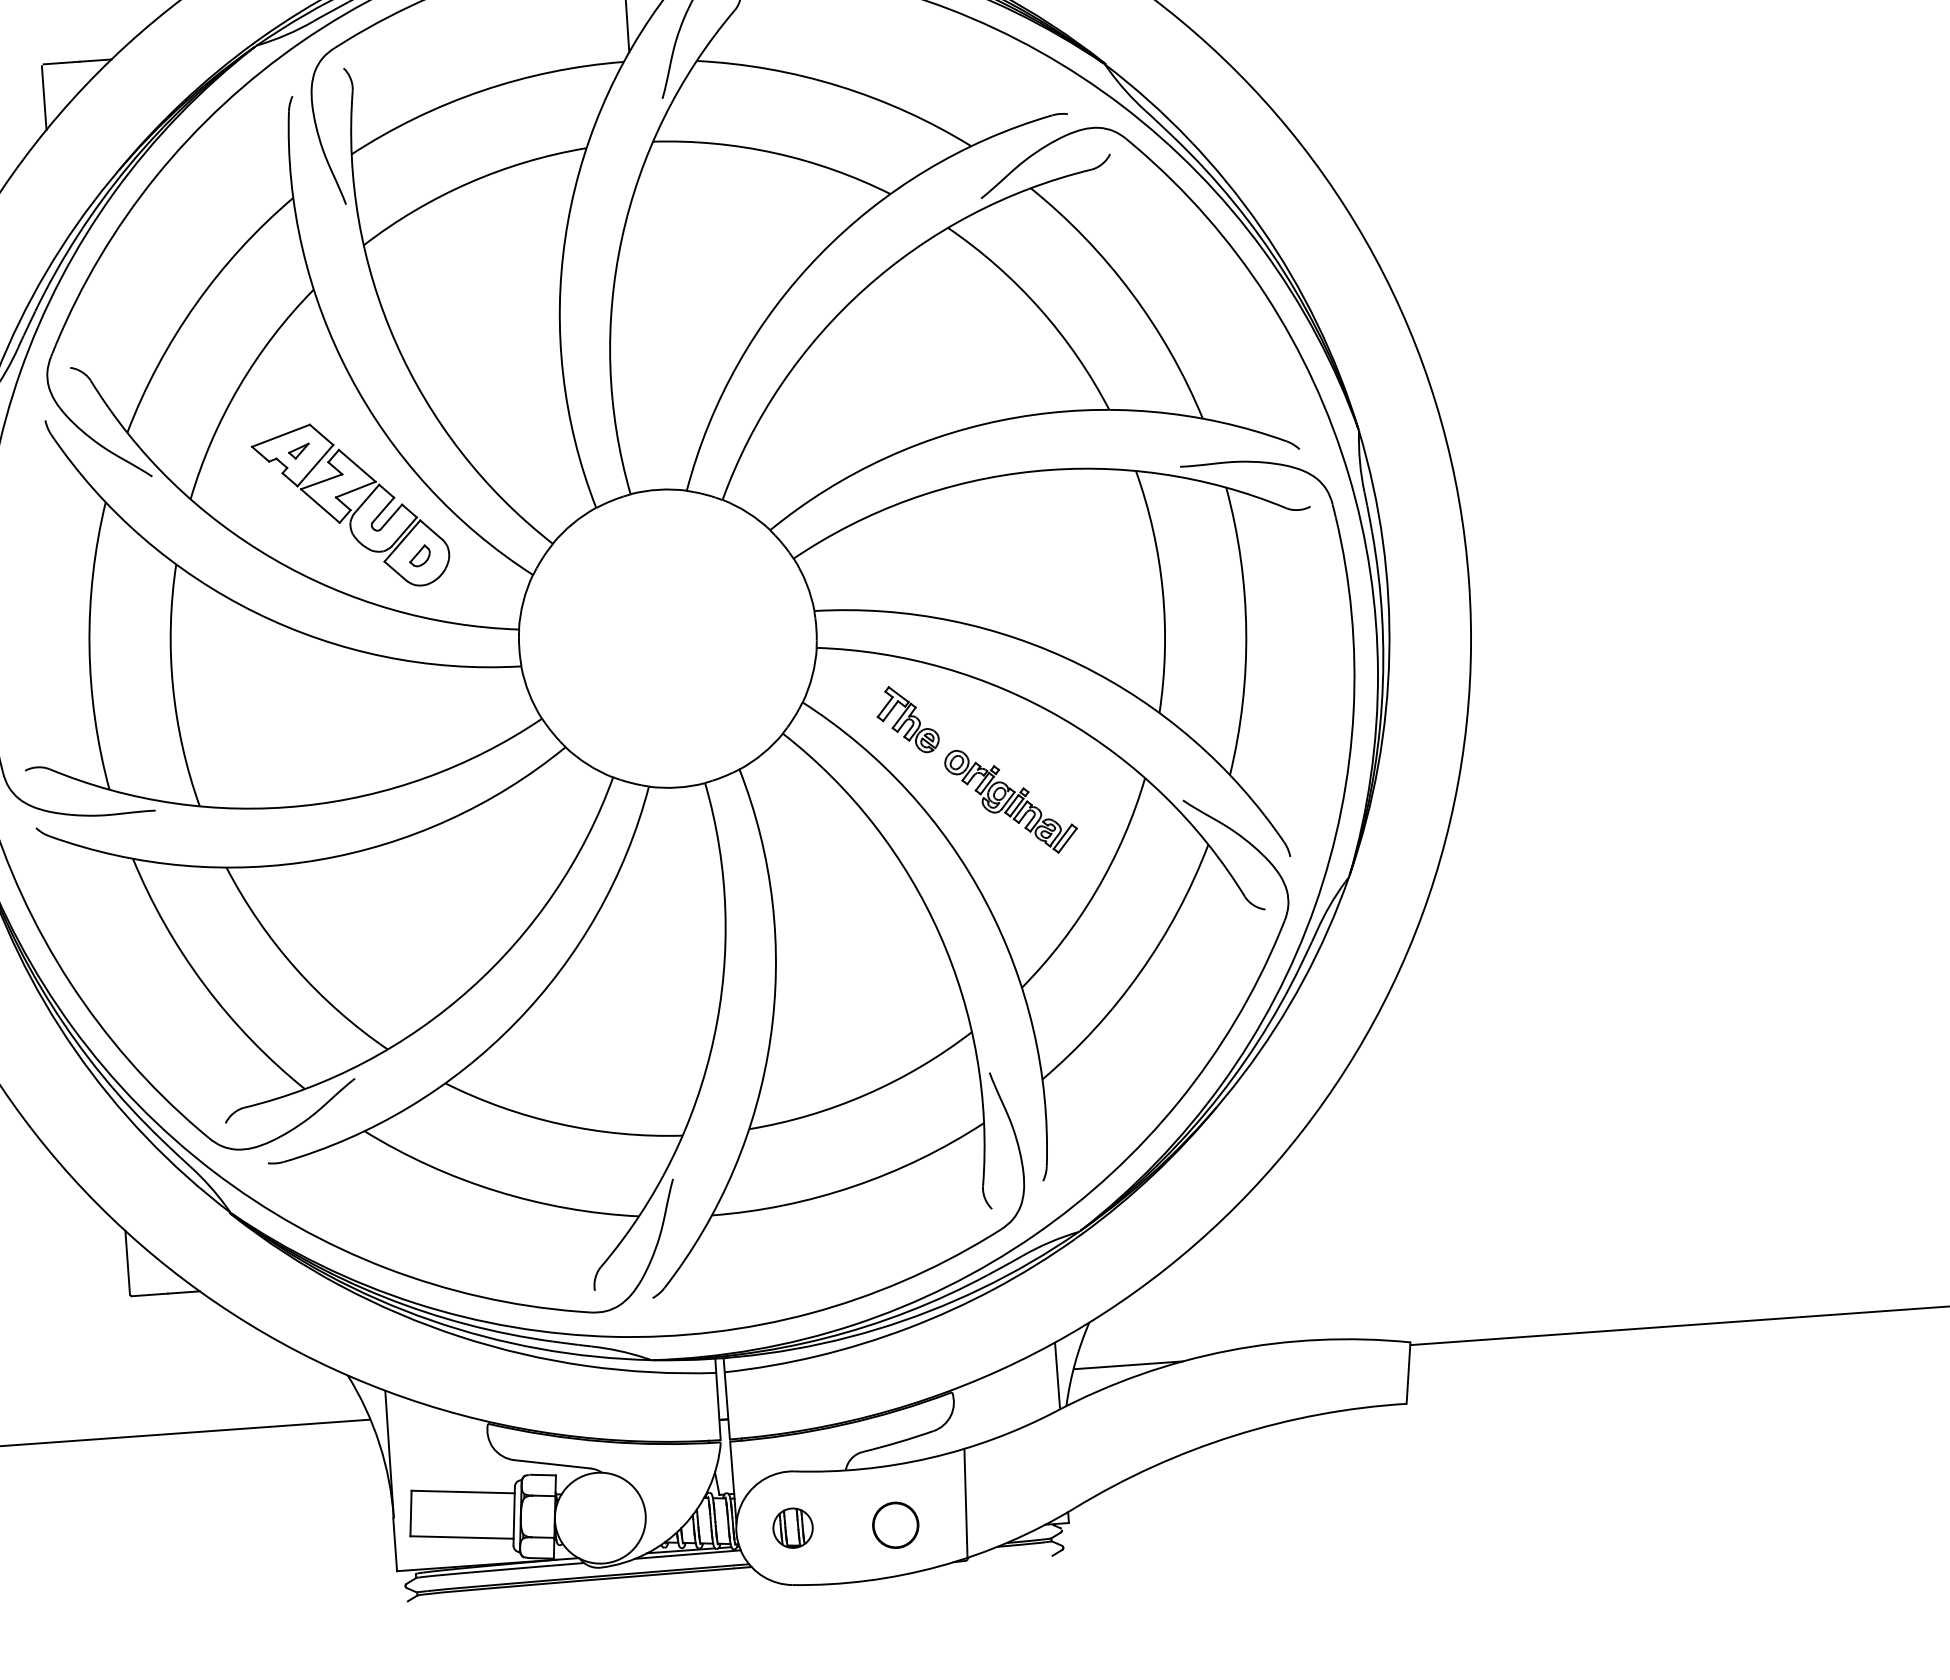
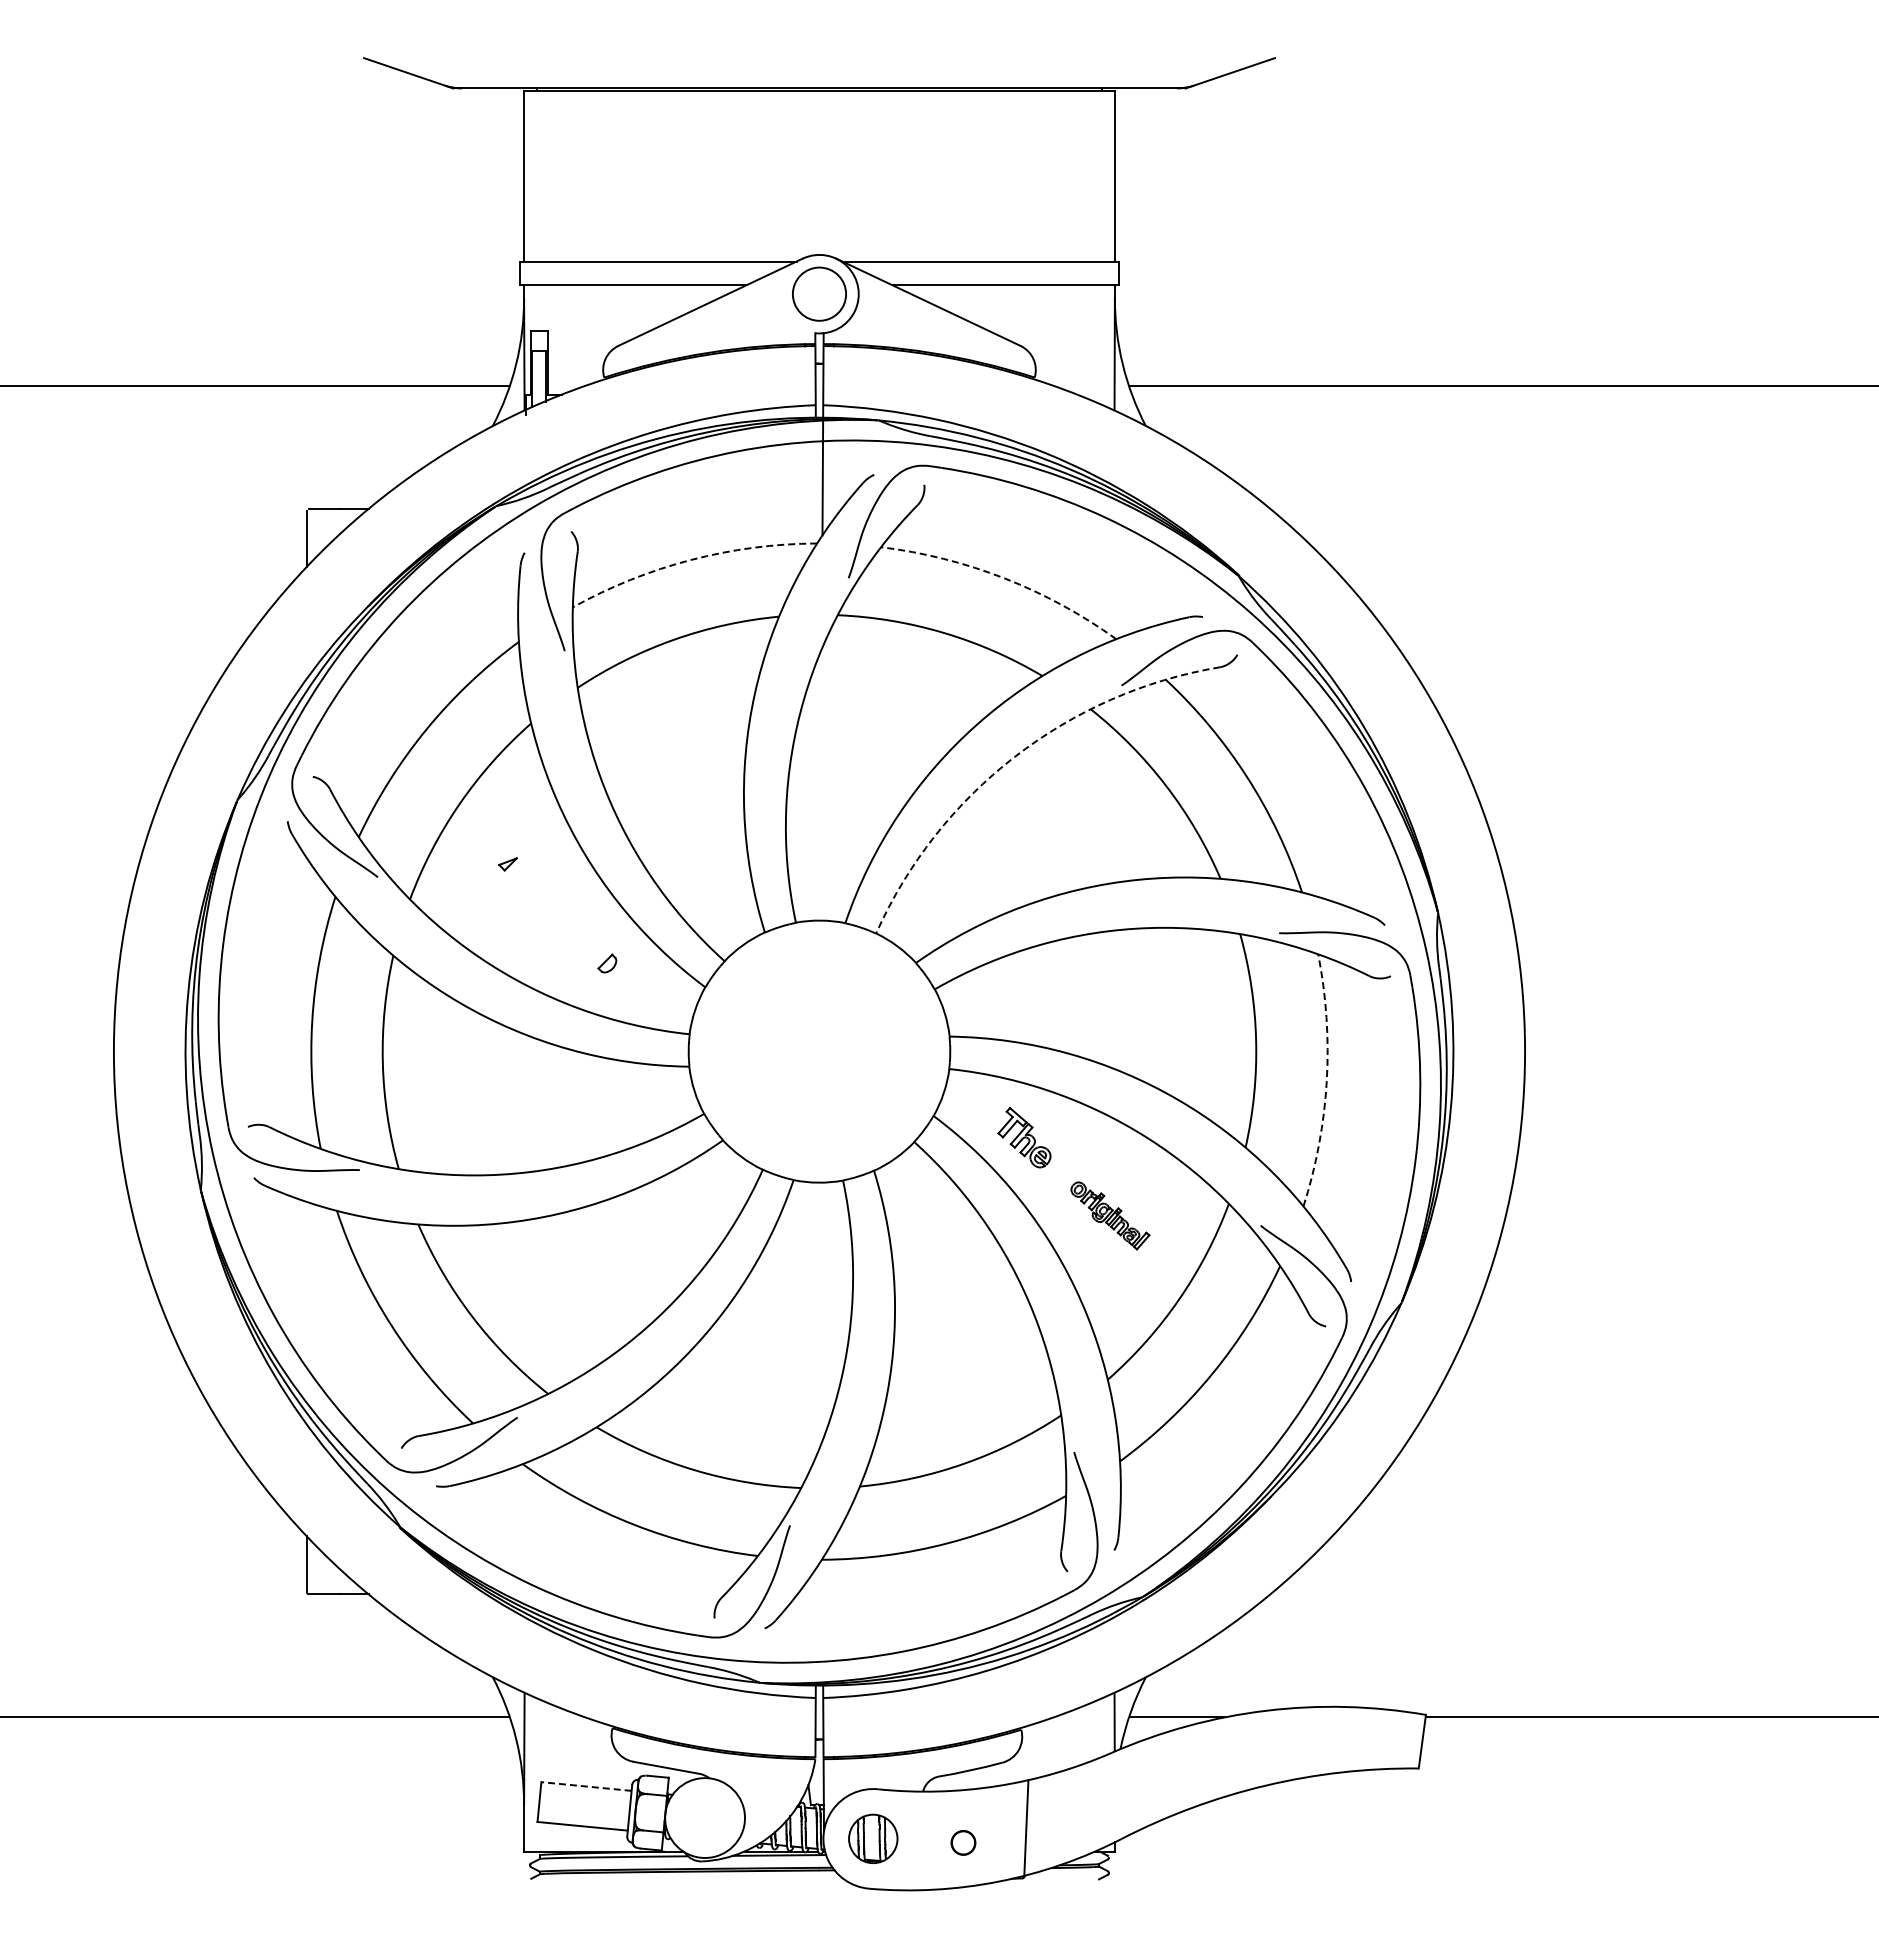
arc: (839, 86) -> (1004, 578), solid -> dashed
arc: (481, 91) -> (690, 560), solid -> dashed
arc: (865, 288) -> (1014, 757), solid -> dashed
part: (351, 506) -> (550, 915), removed
arc: (1245, 631) -> (1326, 1081), solid -> dashed
part: (1011, 801) -> (1110, 1215), size x0.7
line: (463, 1492) -> (586, 1786), solid -> dashed
part: (895, 1524) -> (963, 1842), size x0.6
part: (793, 1527) -> (873, 1838), size x1.4

